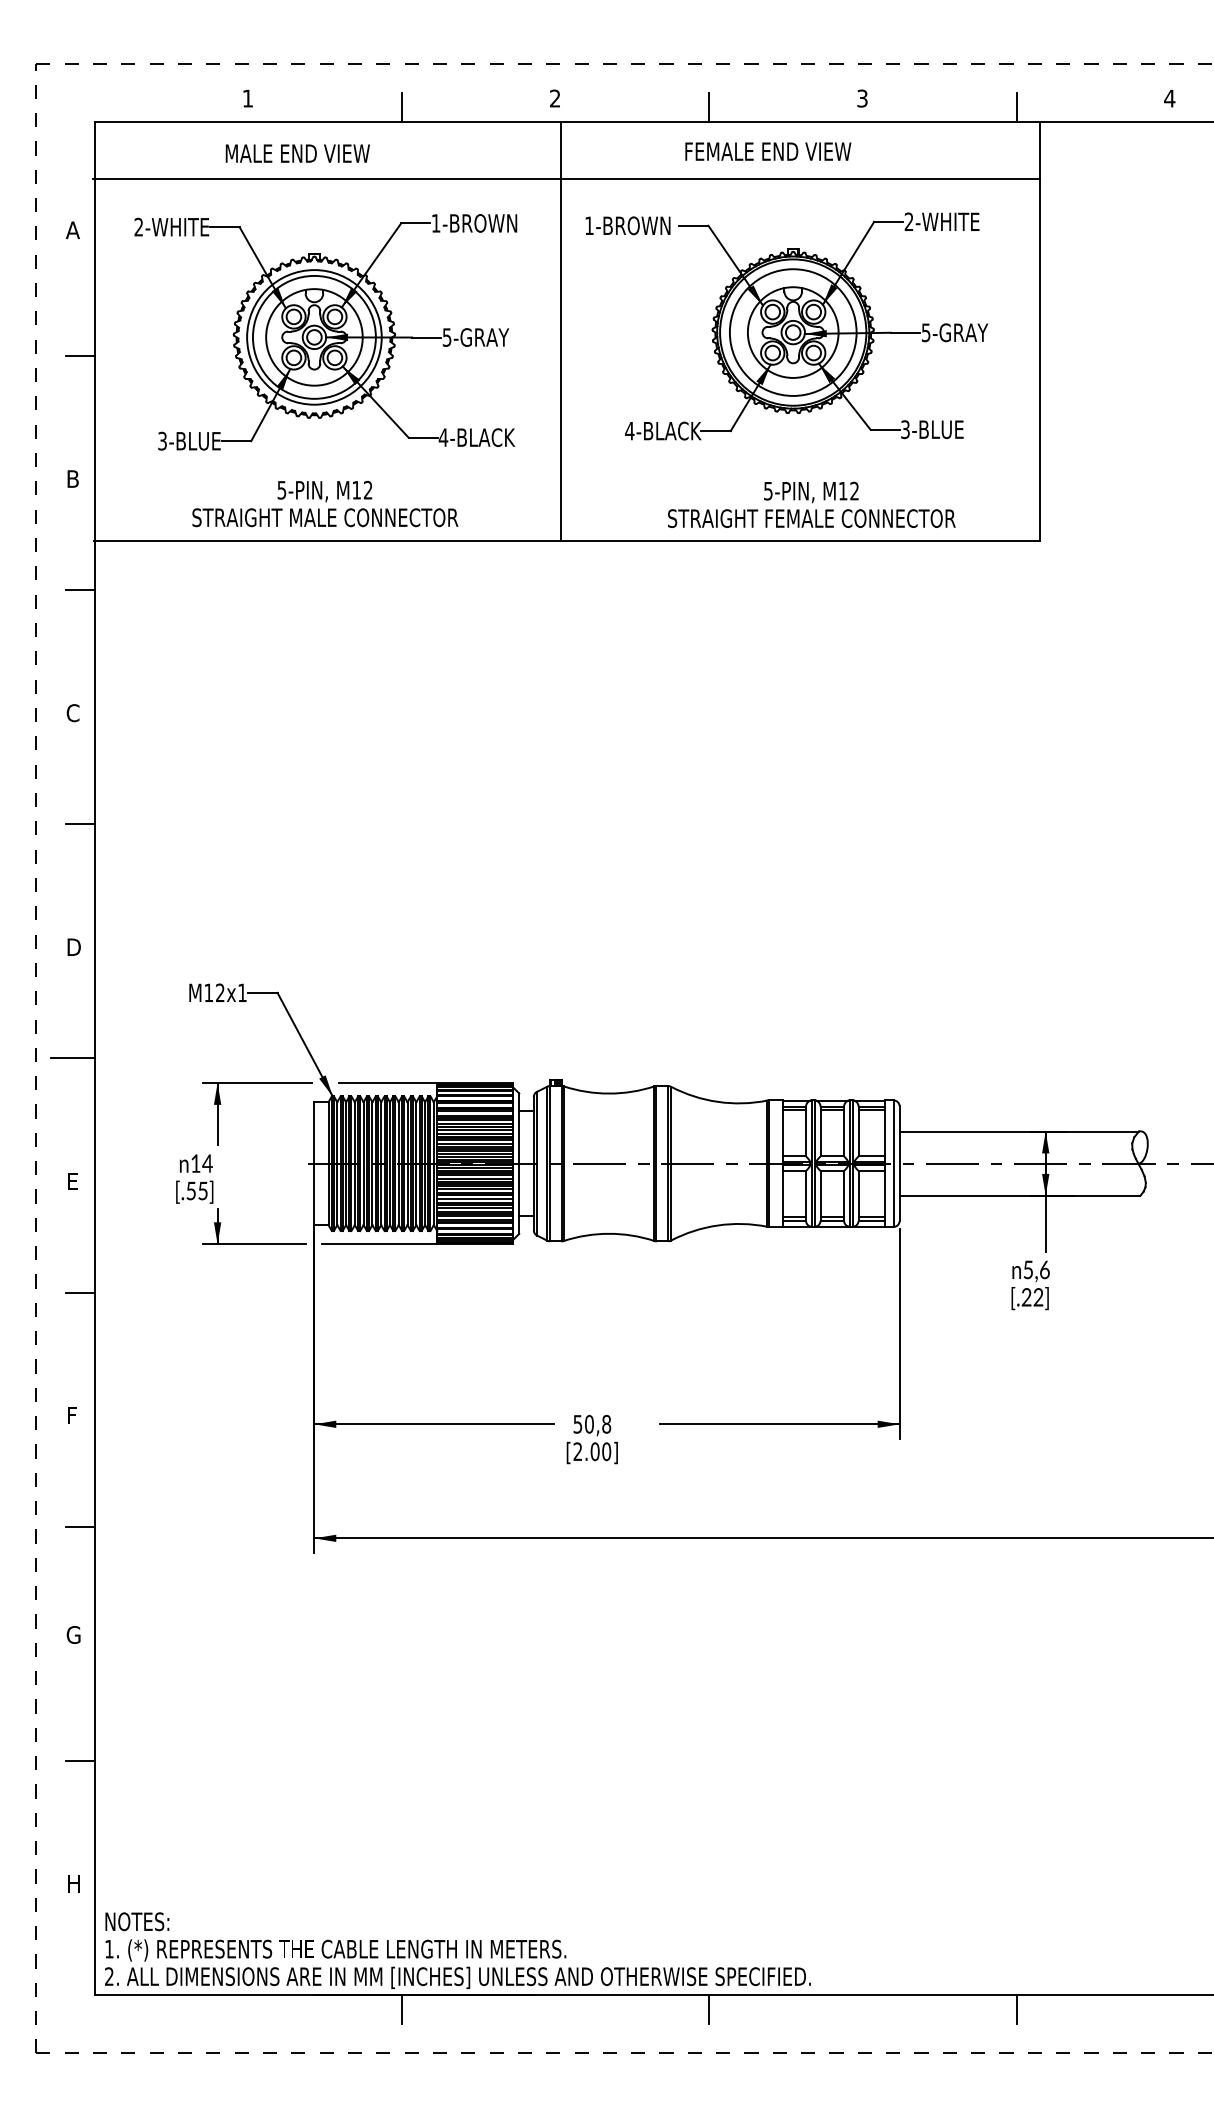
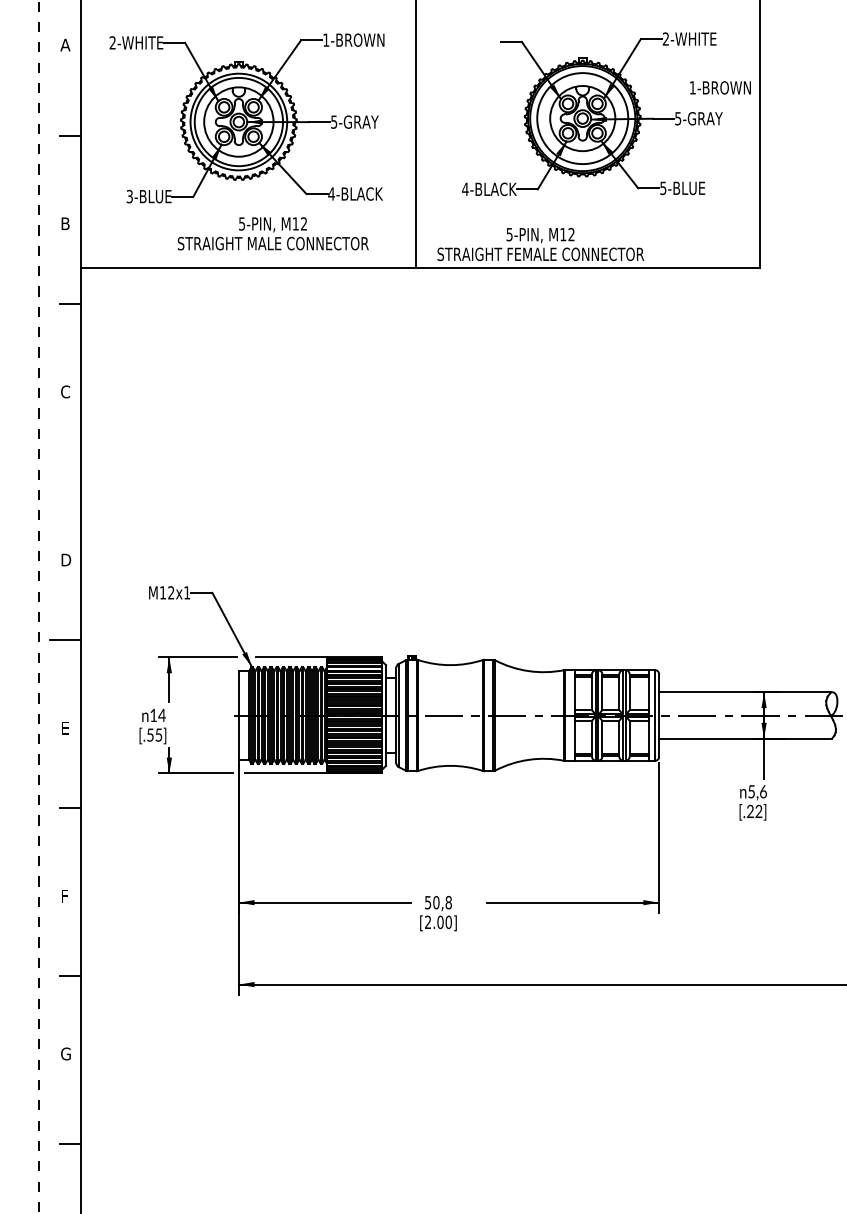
line: (566, 178) -> (419, 7), removed
text: (627, 225) -> (720, 87), moved
text: (905, 429) -> (663, 188), 3-BLUE -> 5-BLUE
text: (325, 503) -> (273, 233), moved
text: (811, 504) -> (540, 244), moved
line: (79, 824) -> (70, 471), removed

